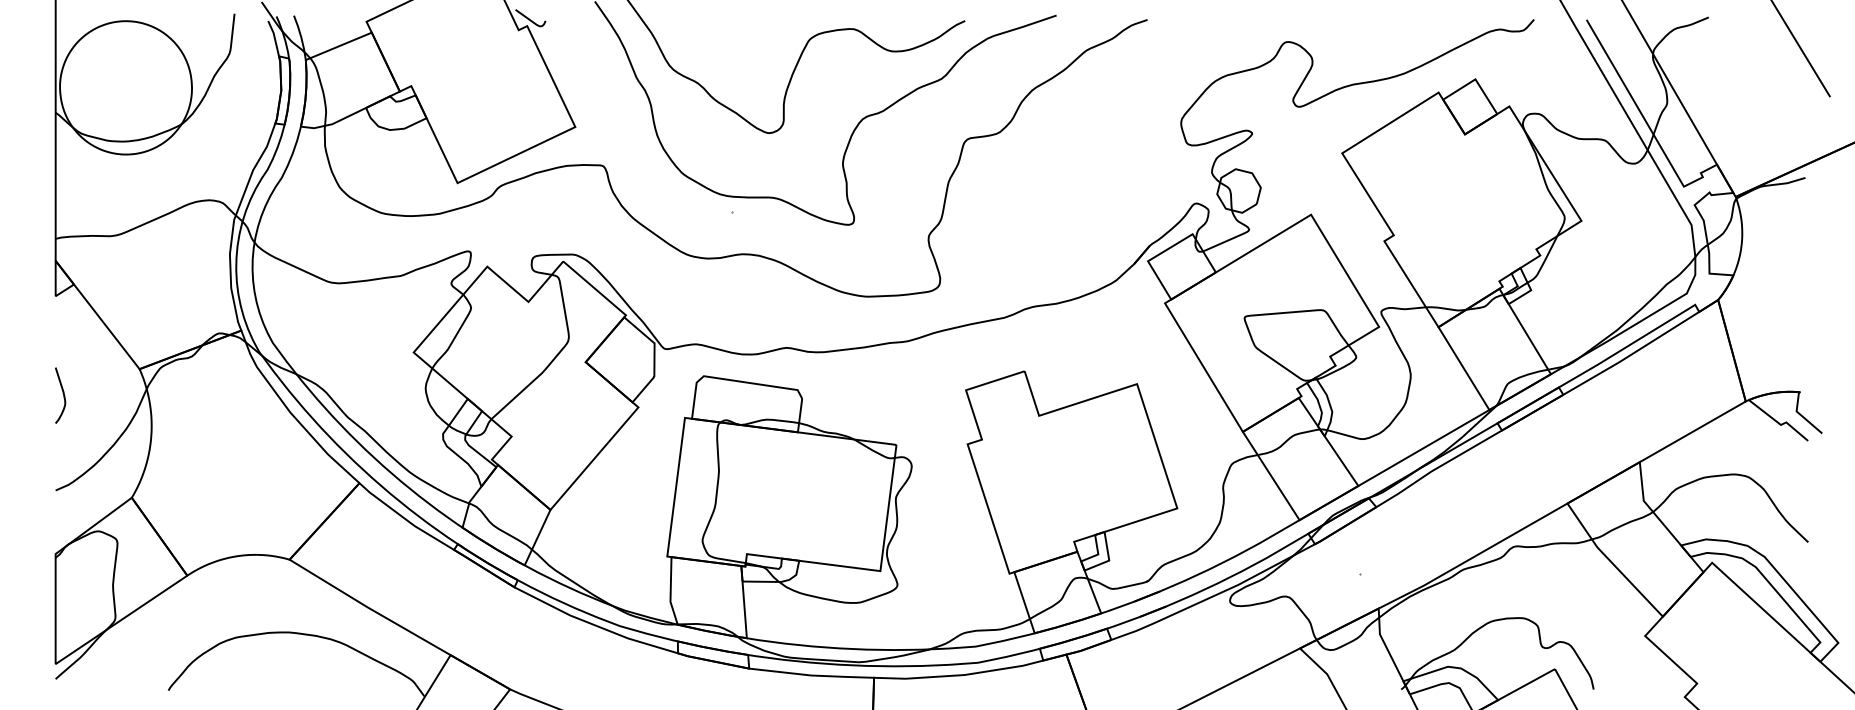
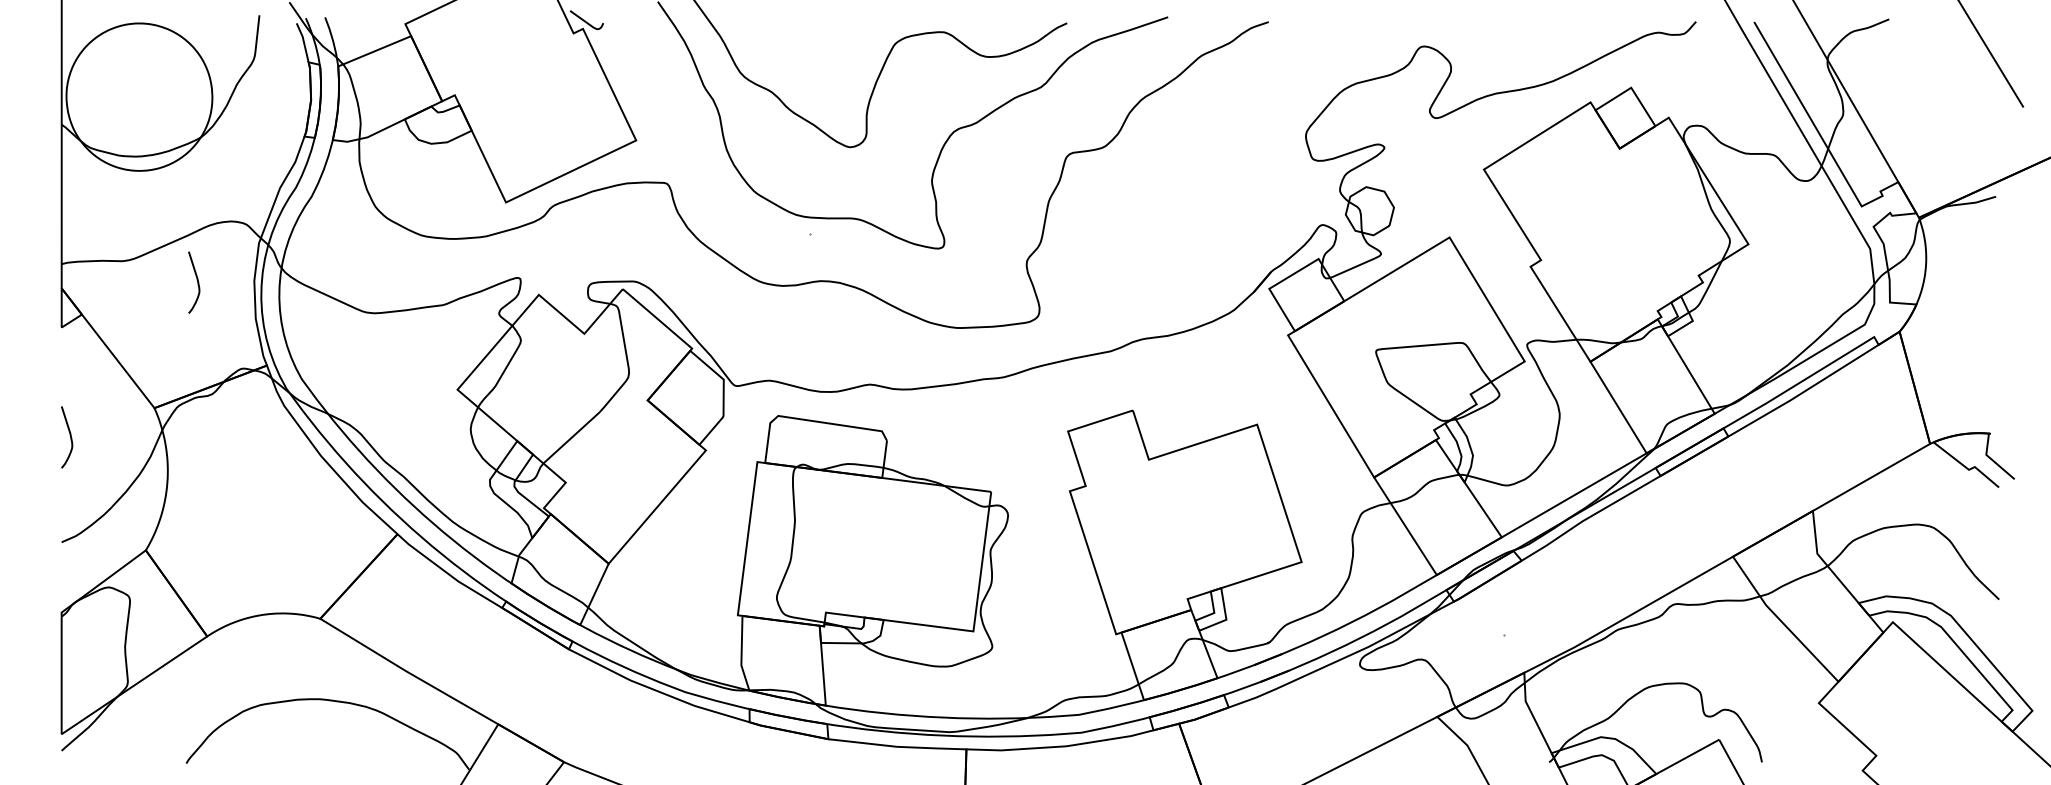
curve: (177, 253) -> (196, 280), added

